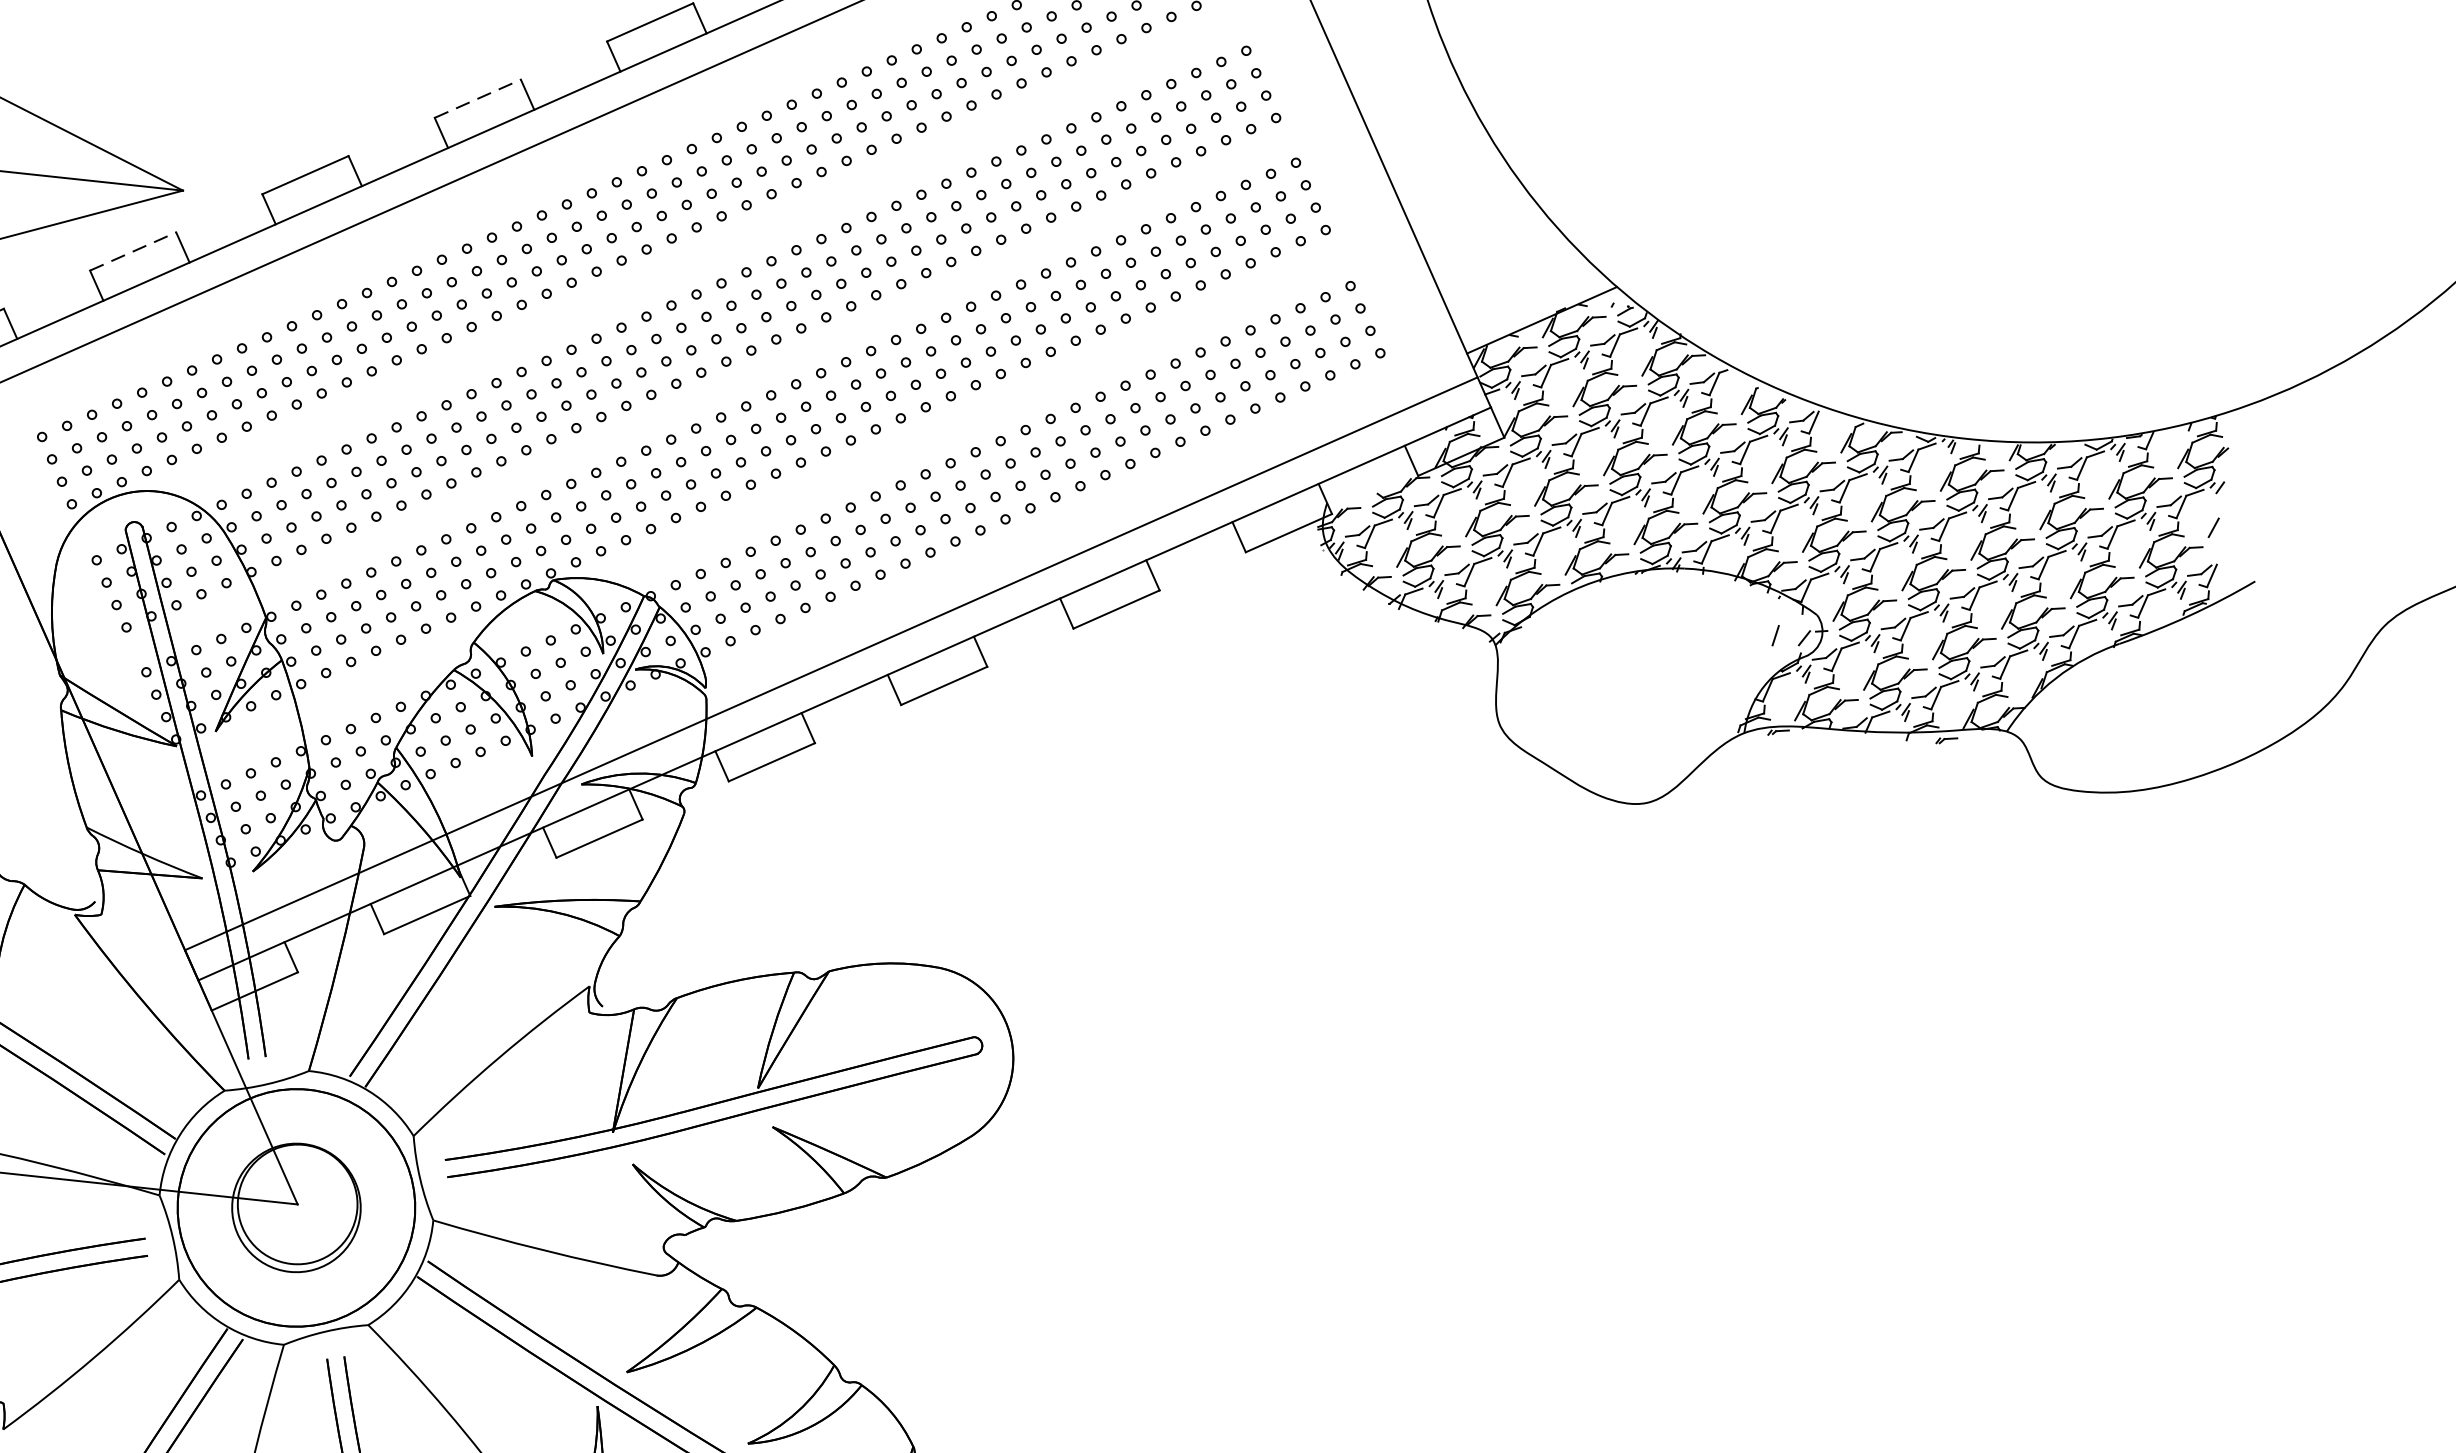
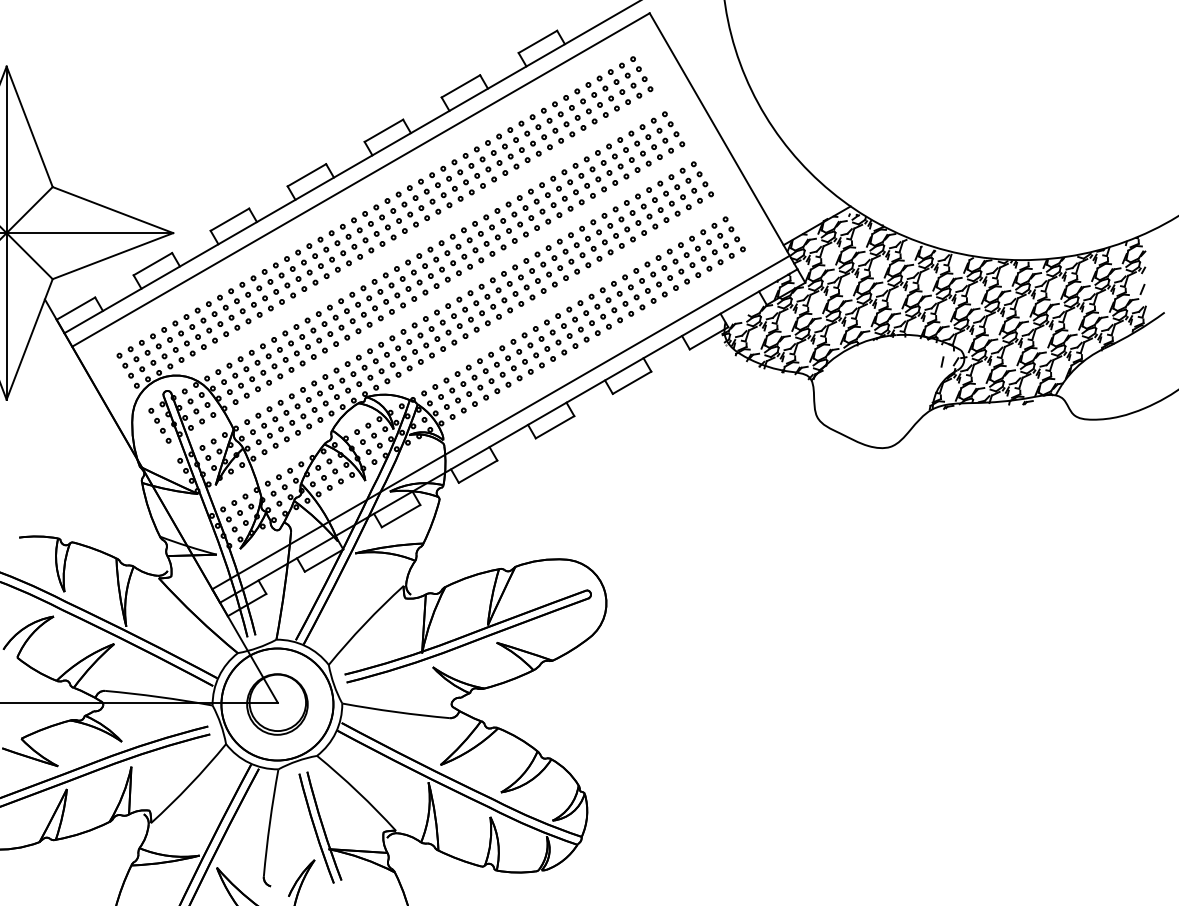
line: (478, 99) -> (307, 175), dashed -> solid
line: (134, 250) -> (153, 263), dashed -> solid

